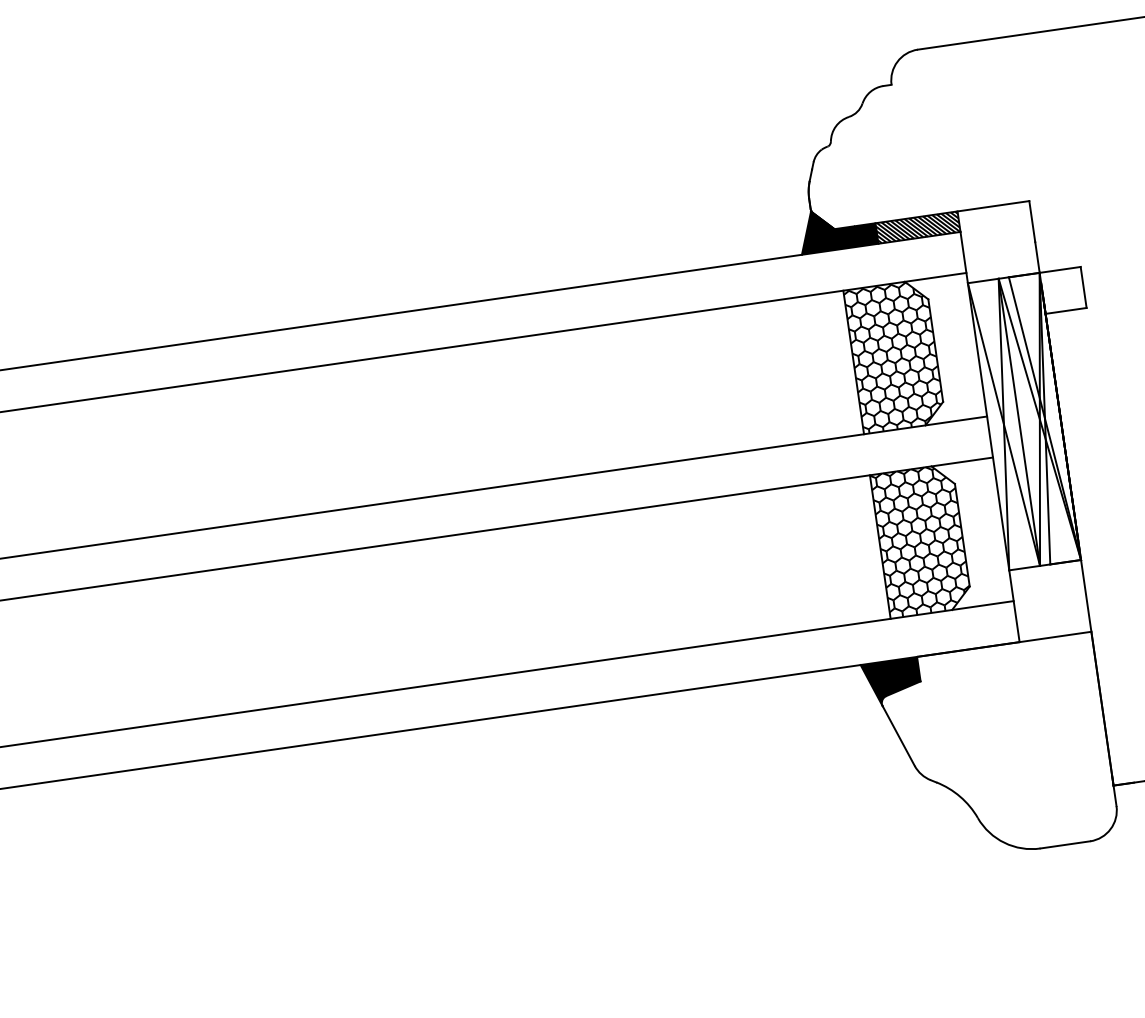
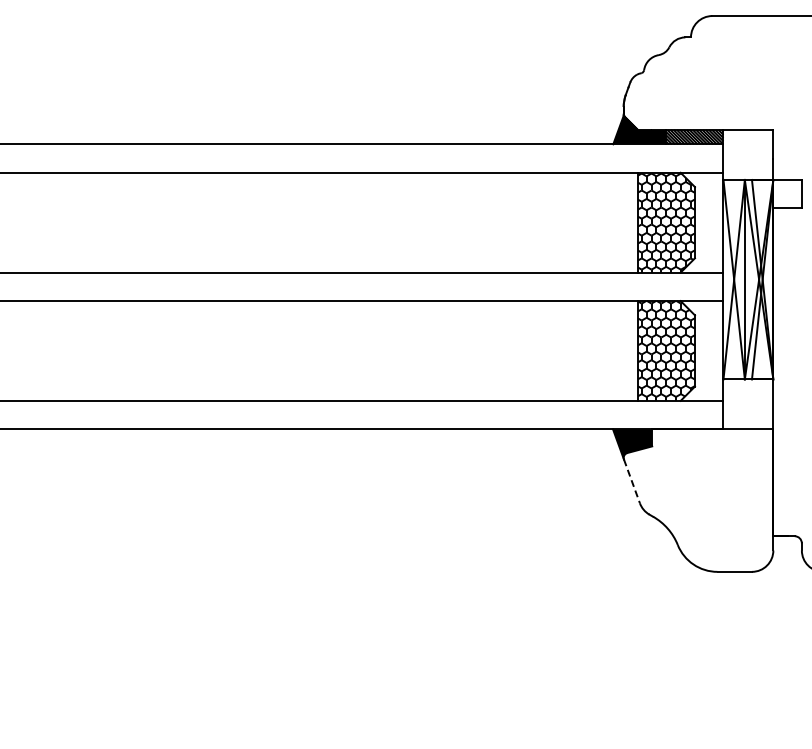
line: (899, 736) -> (632, 481), solid -> dashed

